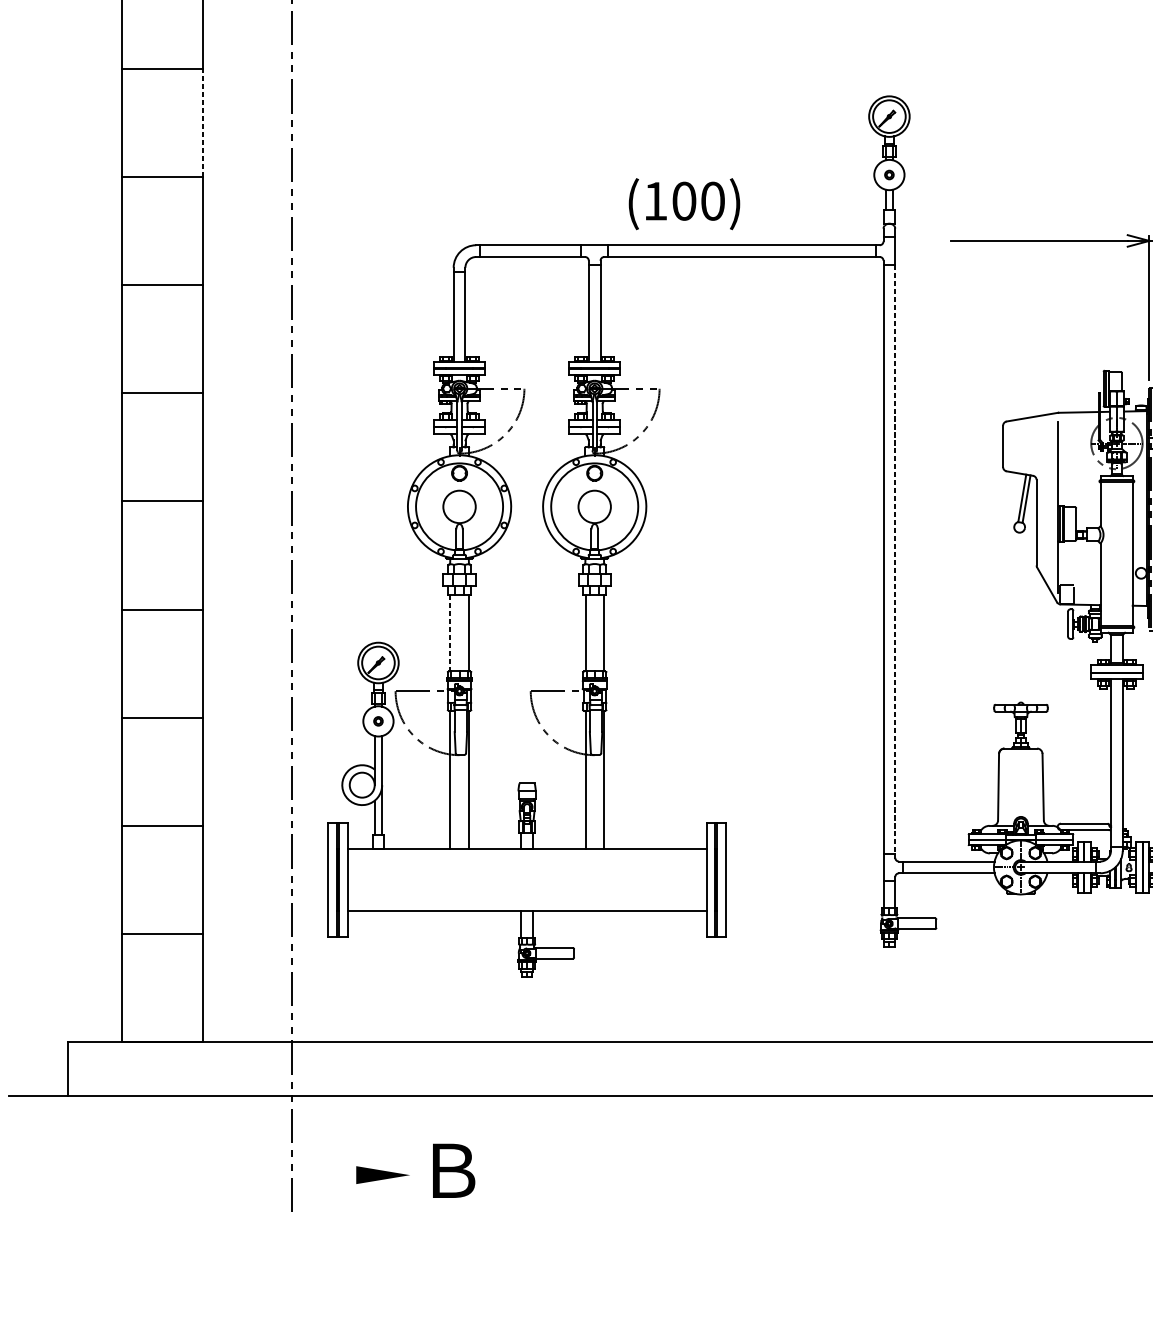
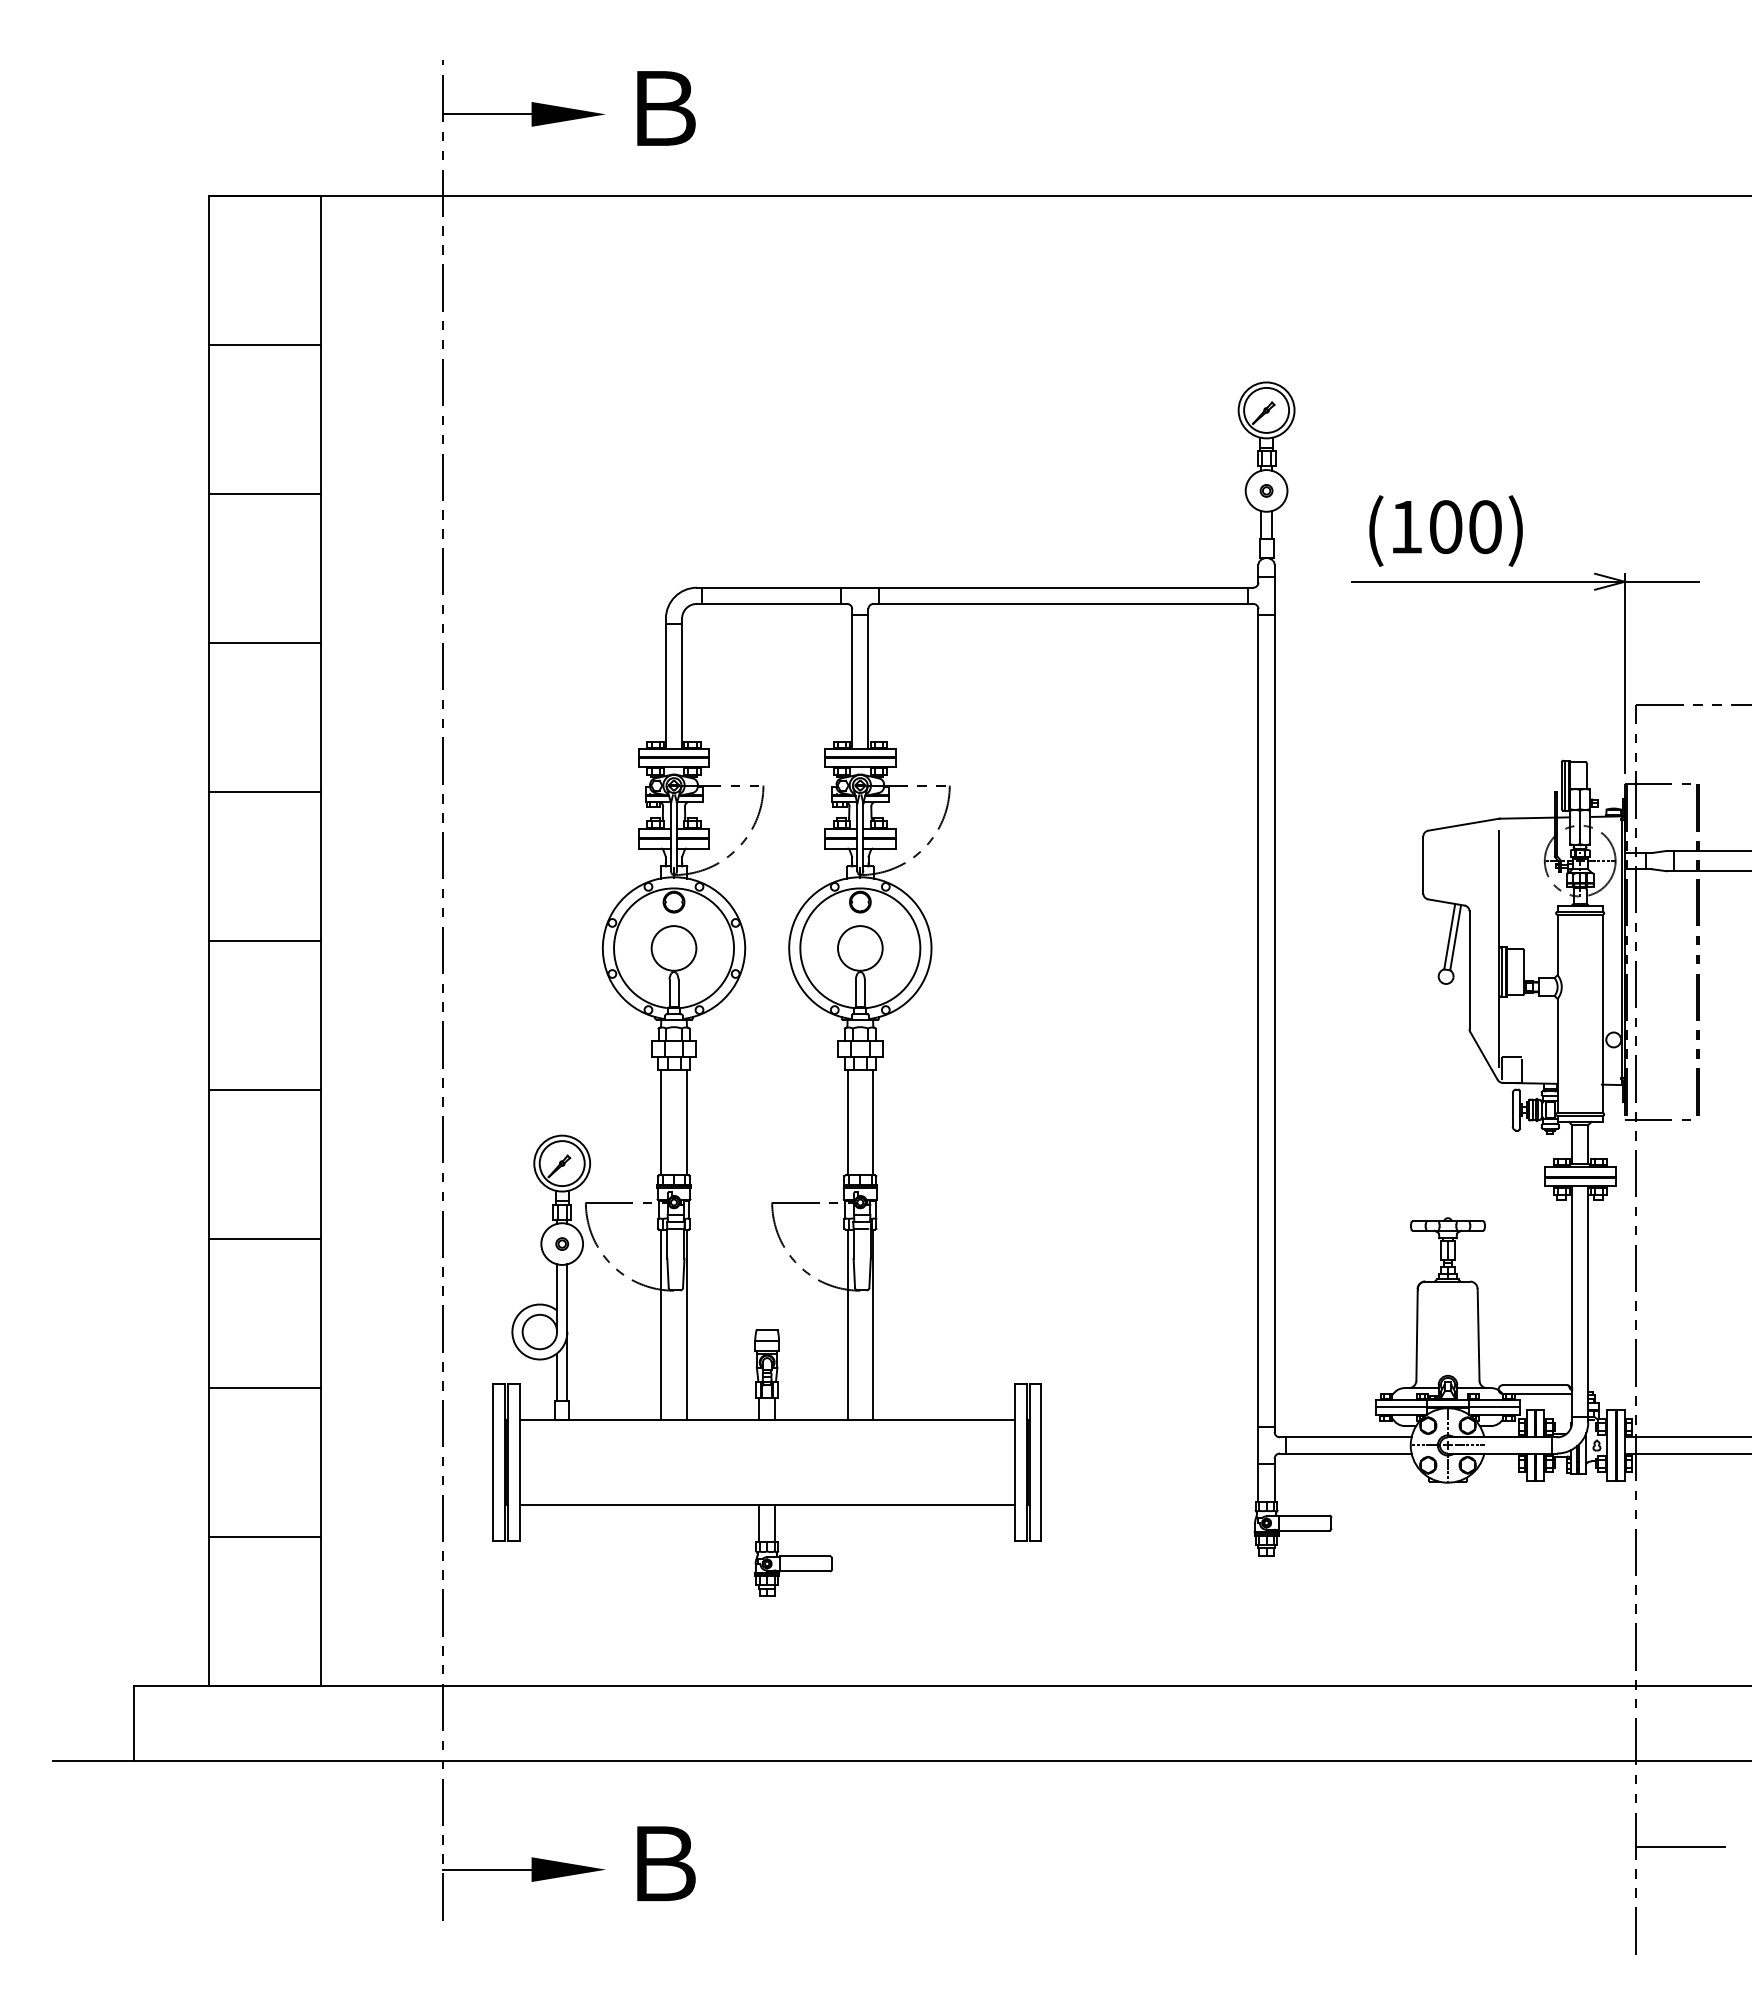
line: (203, 123) -> (320, 419), dashed -> solid
text: (684, 203) -> (1445, 530), moved
line: (895, 559) -> (1274, 1020), dashed -> solid
line: (450, 633) -> (661, 1123), dashed -> solid
line: (1037, 867) -> (1470, 1445), added
line: (323, 1175) -> (486, 1869), added

